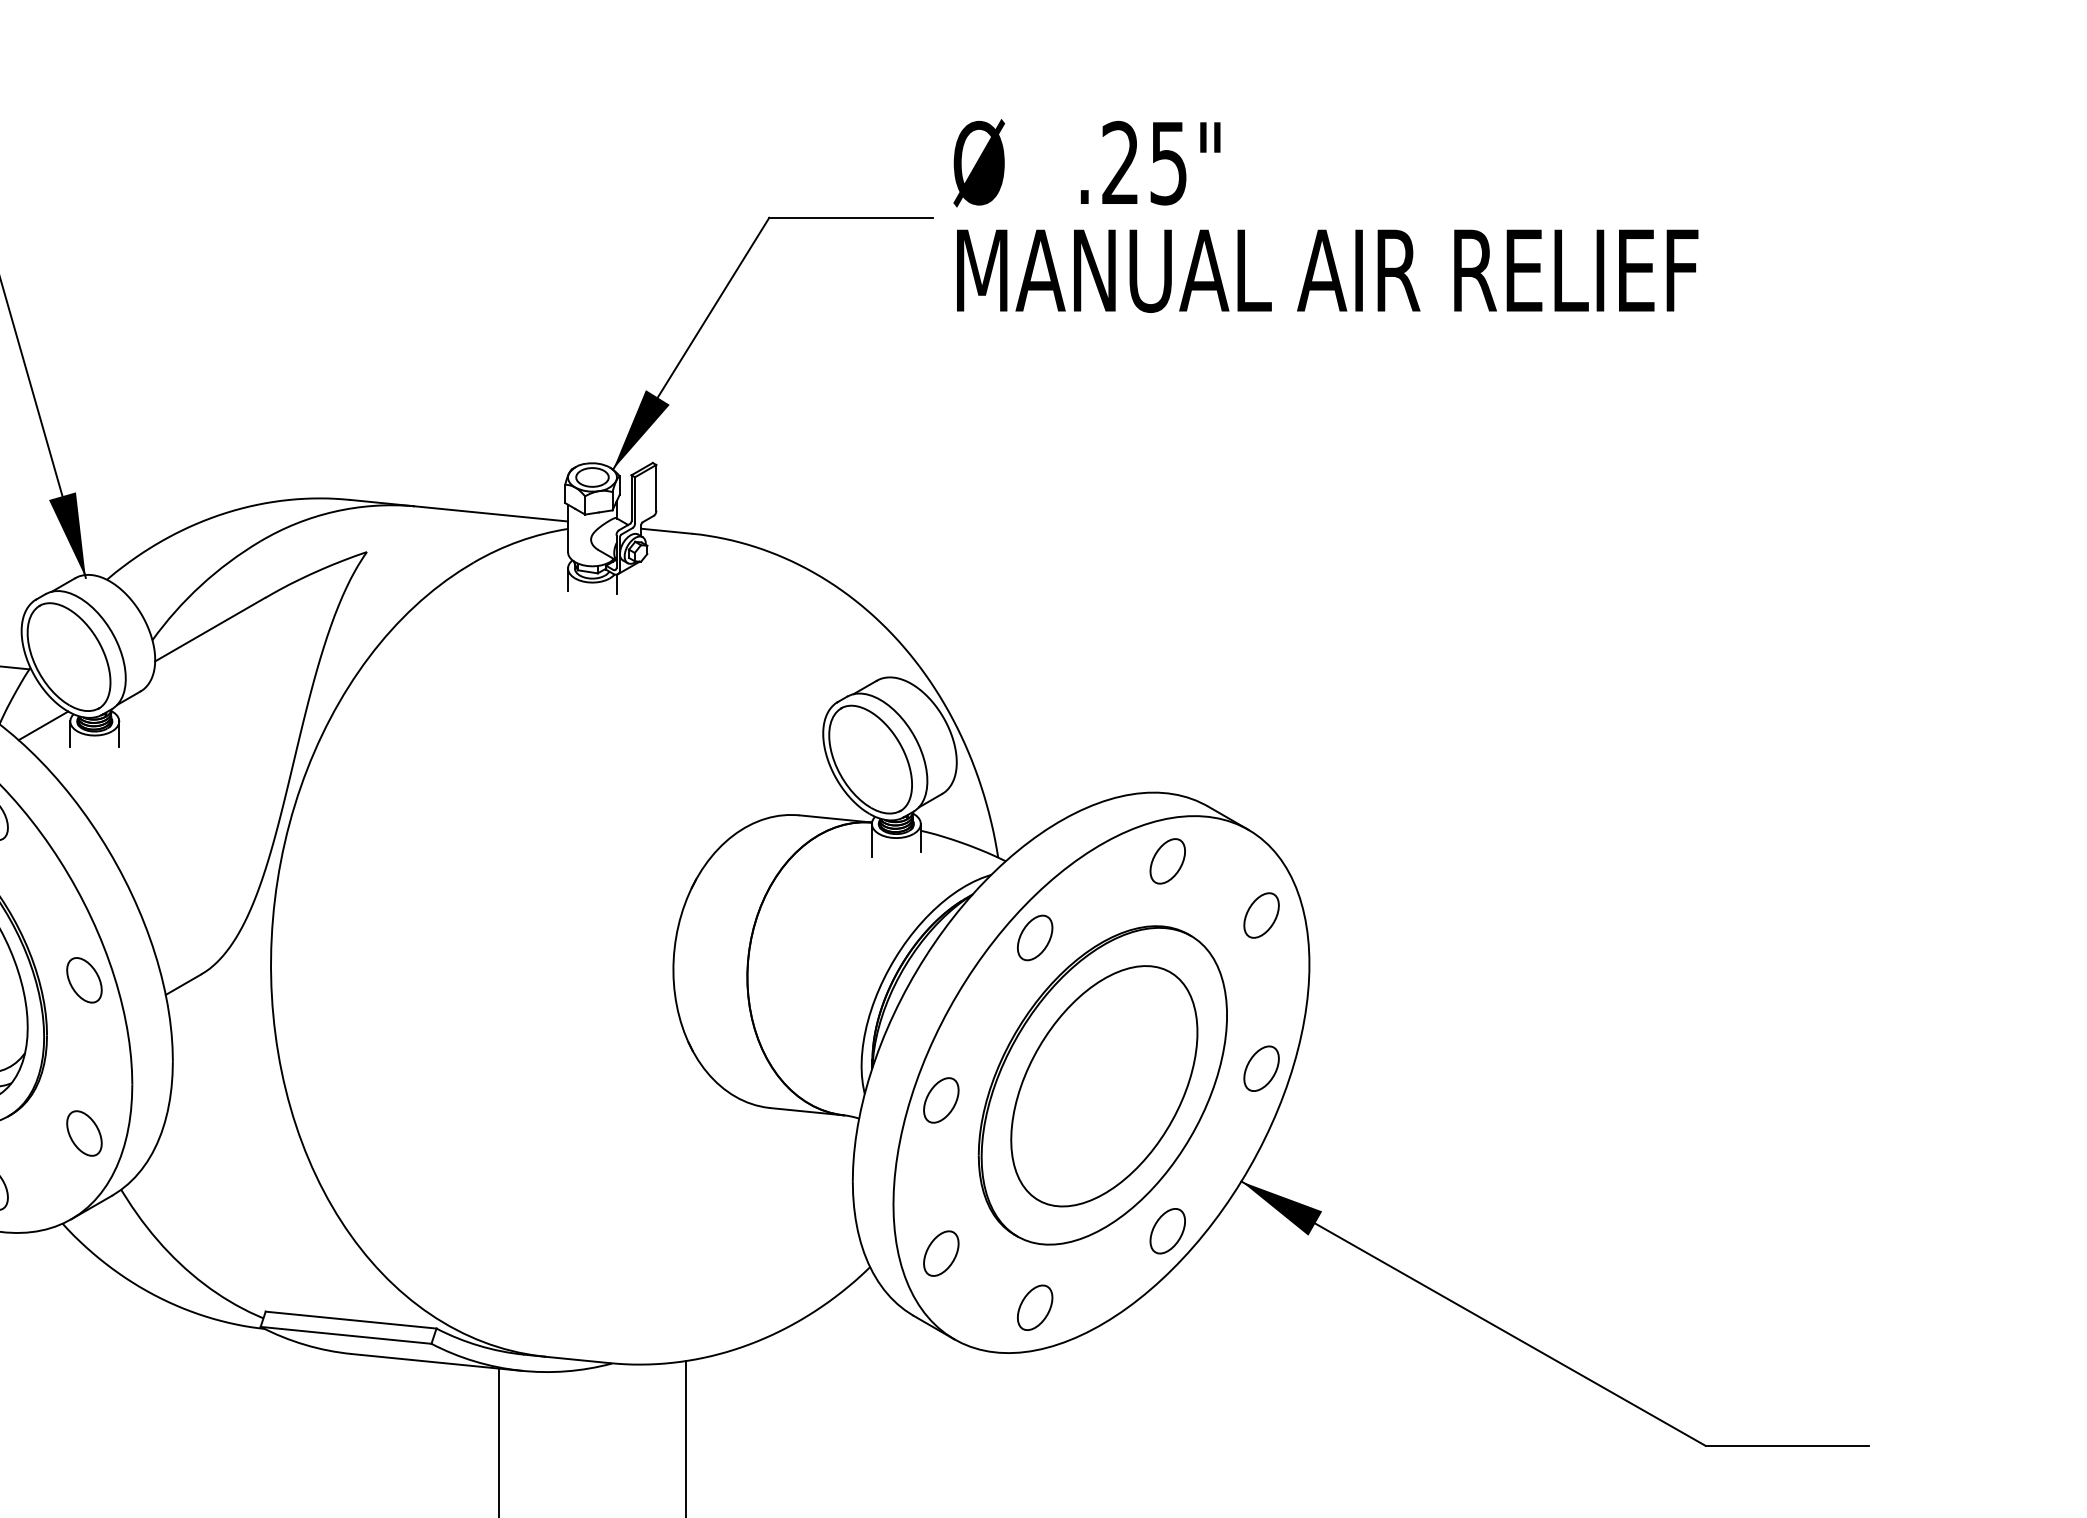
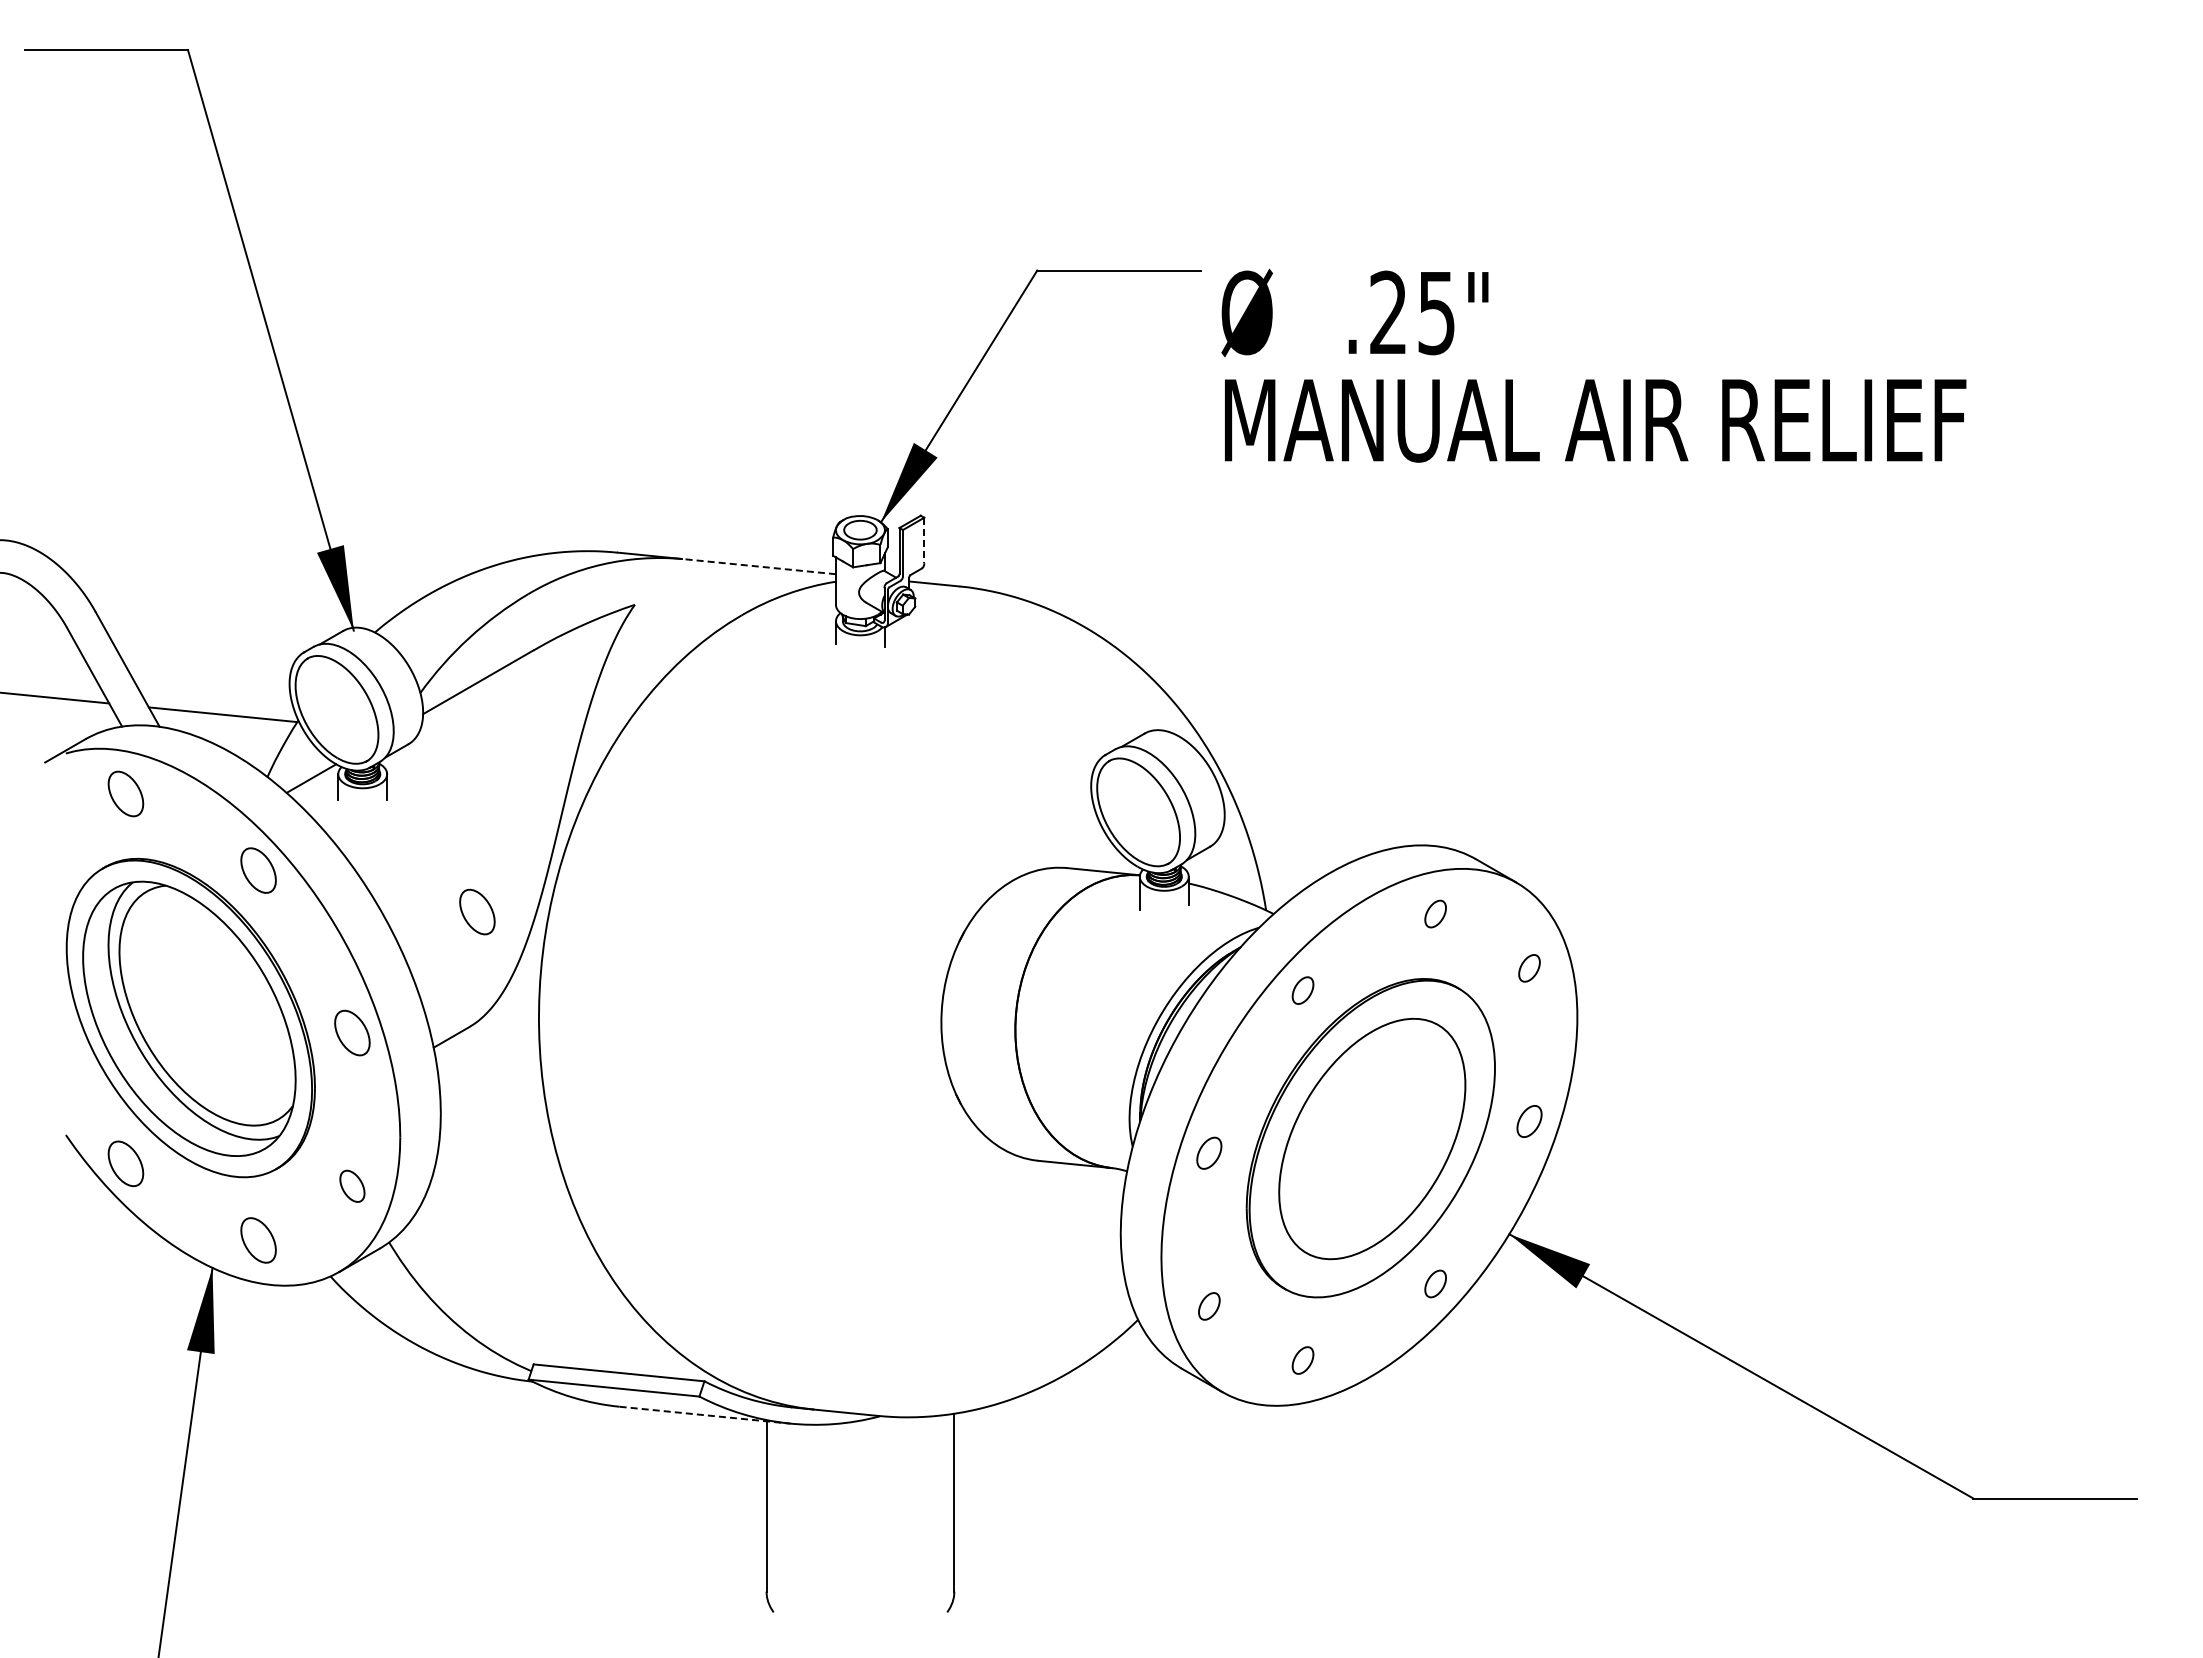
text: (1325, 215) -> (1593, 365), moved
line: (656, 487) -> (924, 540), solid -> dashed
line: (490, 513) -> (758, 566), solid -> dashed
part: (209, 858) -> (477, 911), added
part: (1167, 860) -> (1435, 913), size x0.6
part: (1261, 915) -> (1529, 968), size x0.6
part: (1034, 937) -> (1302, 990), size x0.6
part: (1261, 1068) -> (1529, 1121), size x0.7
part: (941, 1100) -> (1209, 1153), size x0.7
part: (84, 1133) -> (352, 1186), size x0.7
part: (1167, 1230) -> (1435, 1283), size x0.6
part: (941, 1253) -> (1209, 1306), size x0.6
part: (1034, 1307) -> (1302, 1360), size x0.6
line: (437, 1362) -> (705, 1415), solid -> dashed

